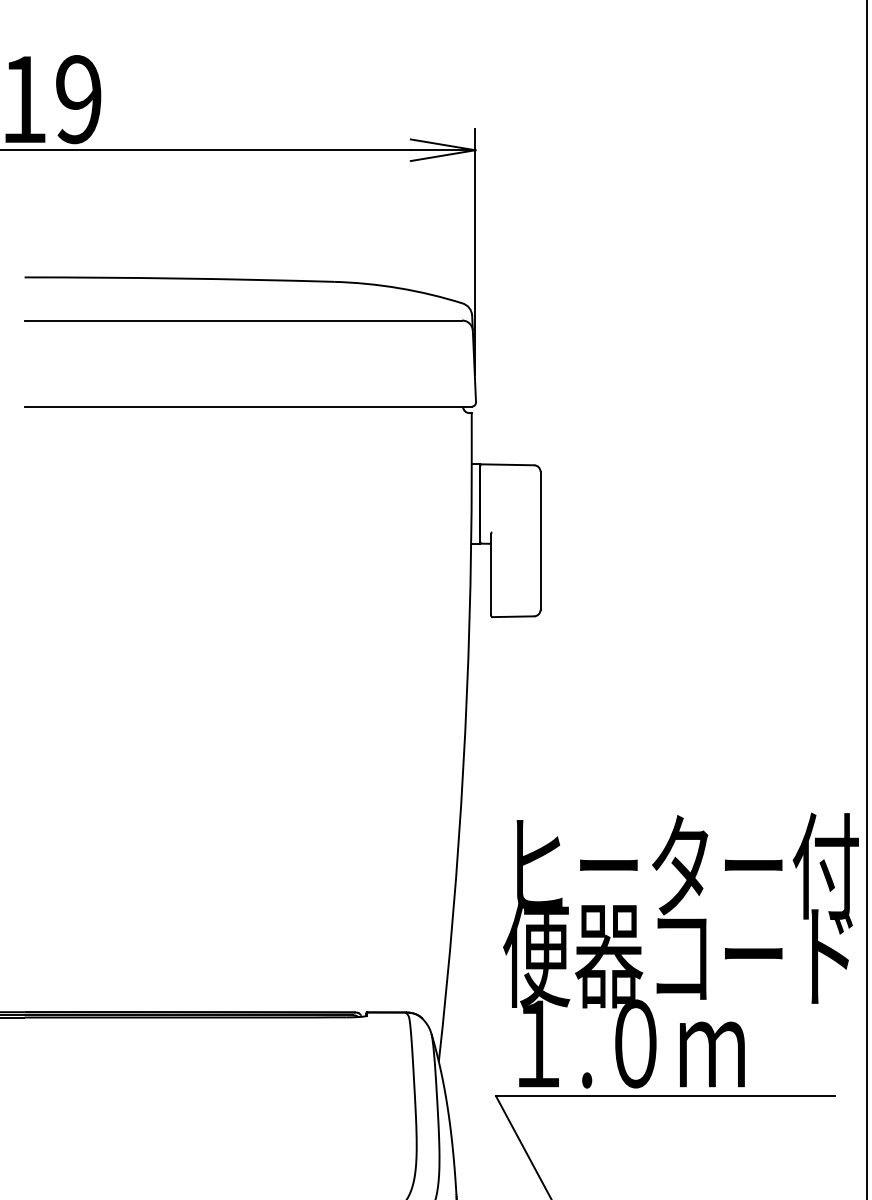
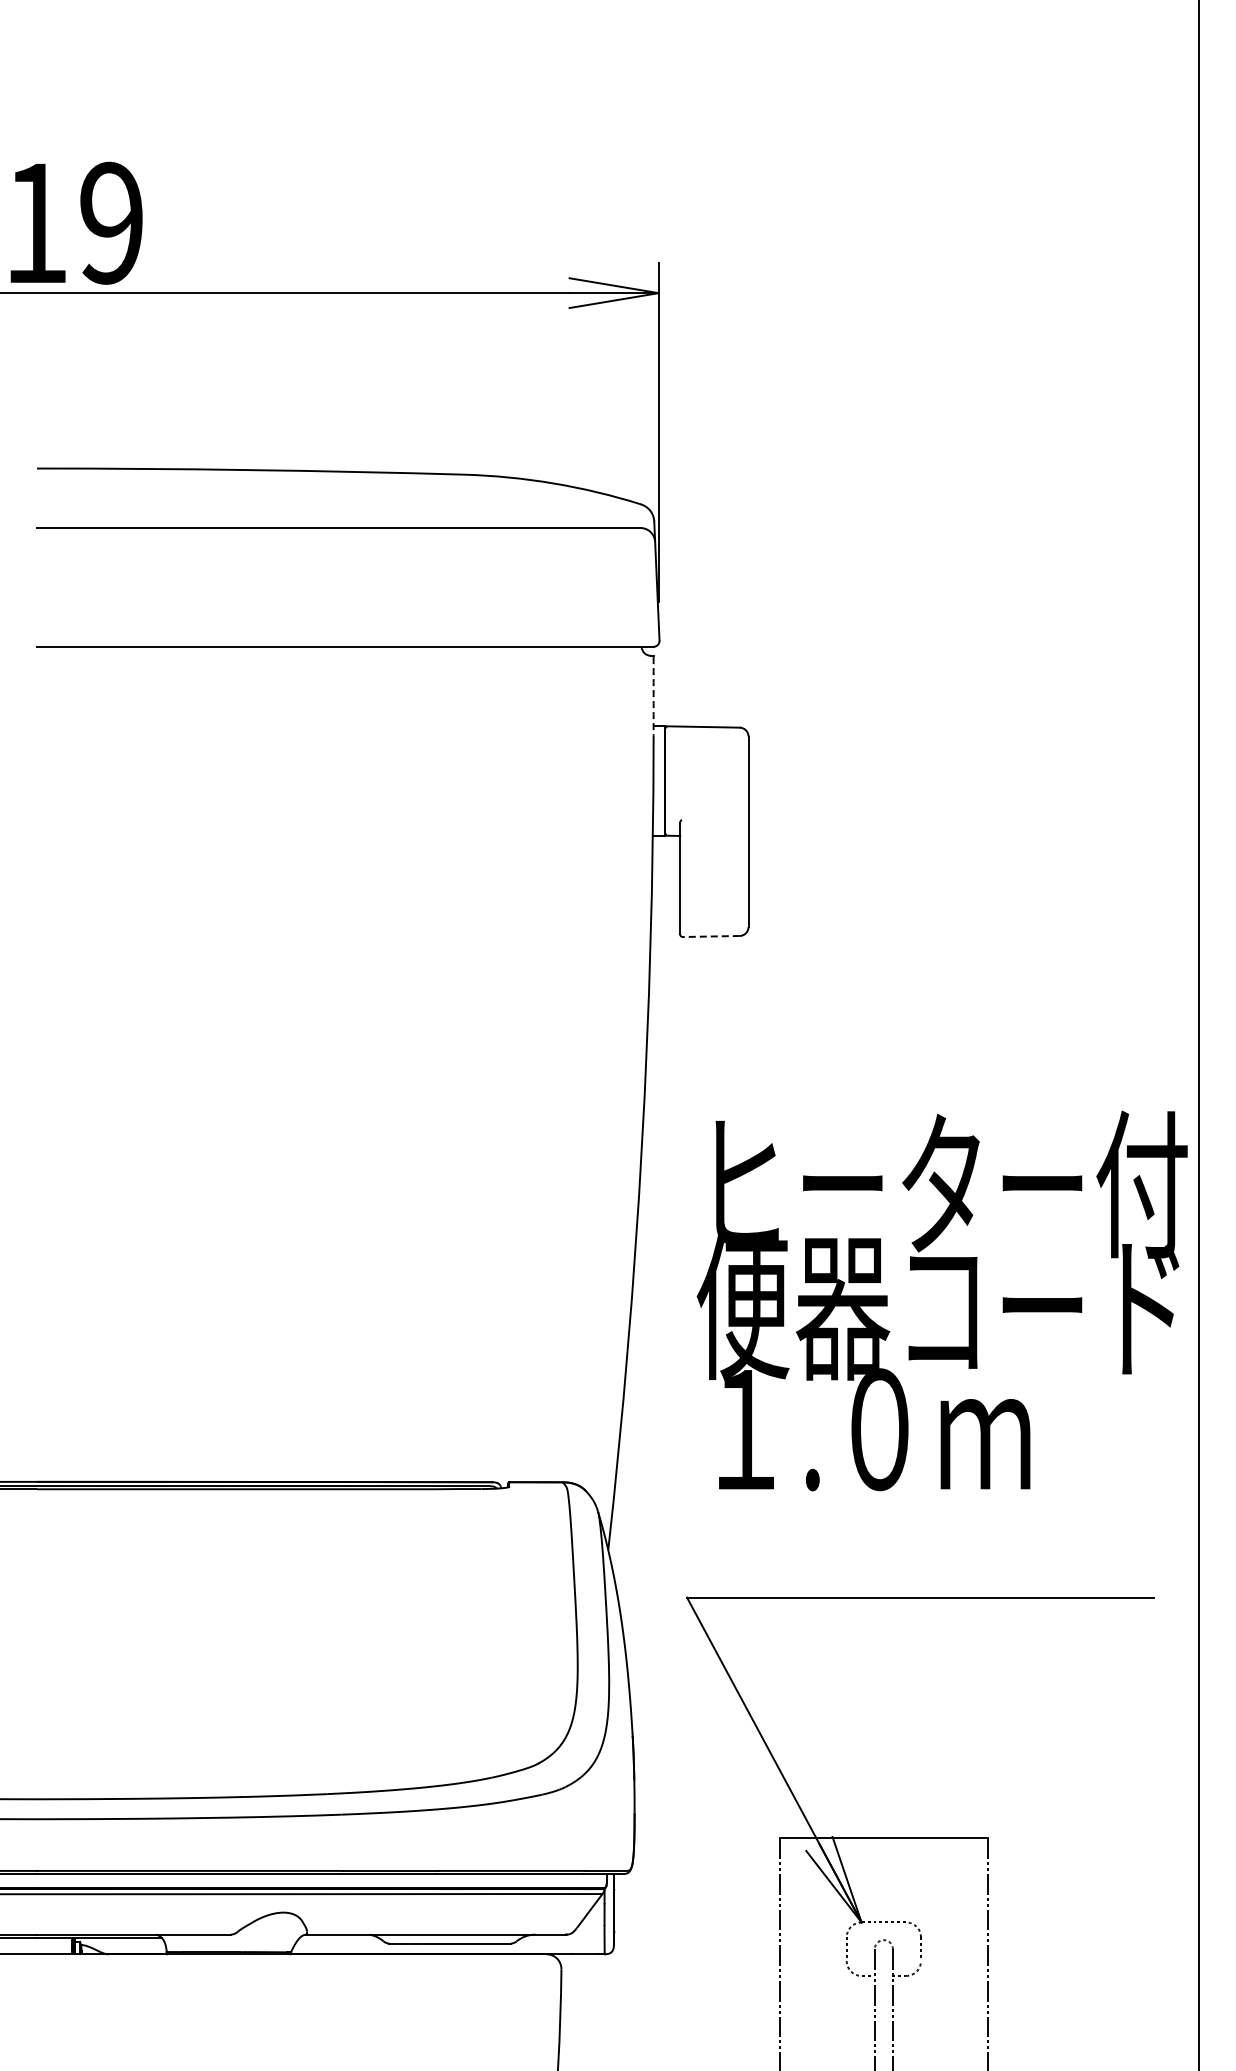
arc: (471, 444) -> (653, 698), solid -> dashed
line: (512, 616) -> (710, 936), solid -> dashed
text: (680, 950) -> (941, 1300), moved

